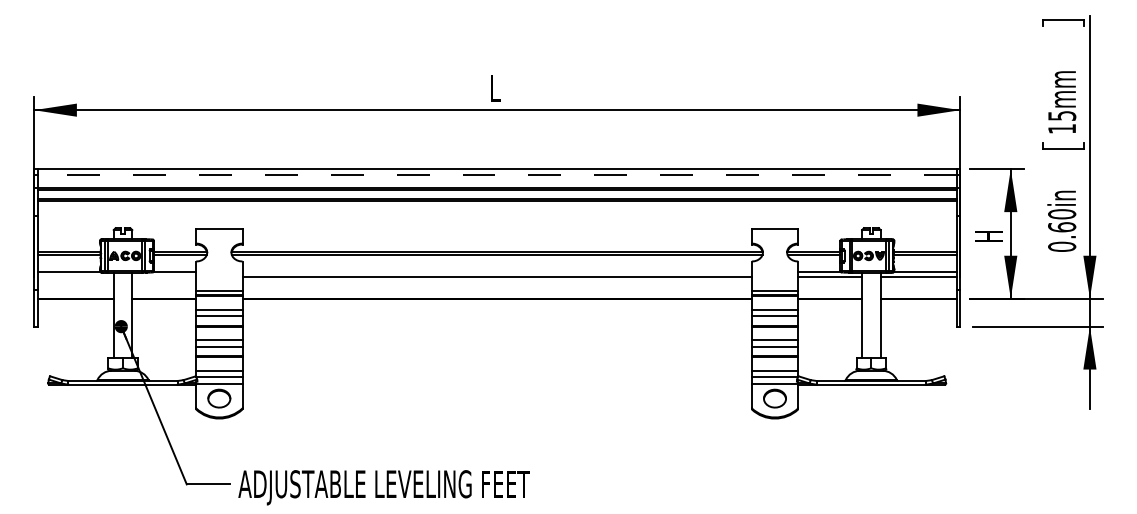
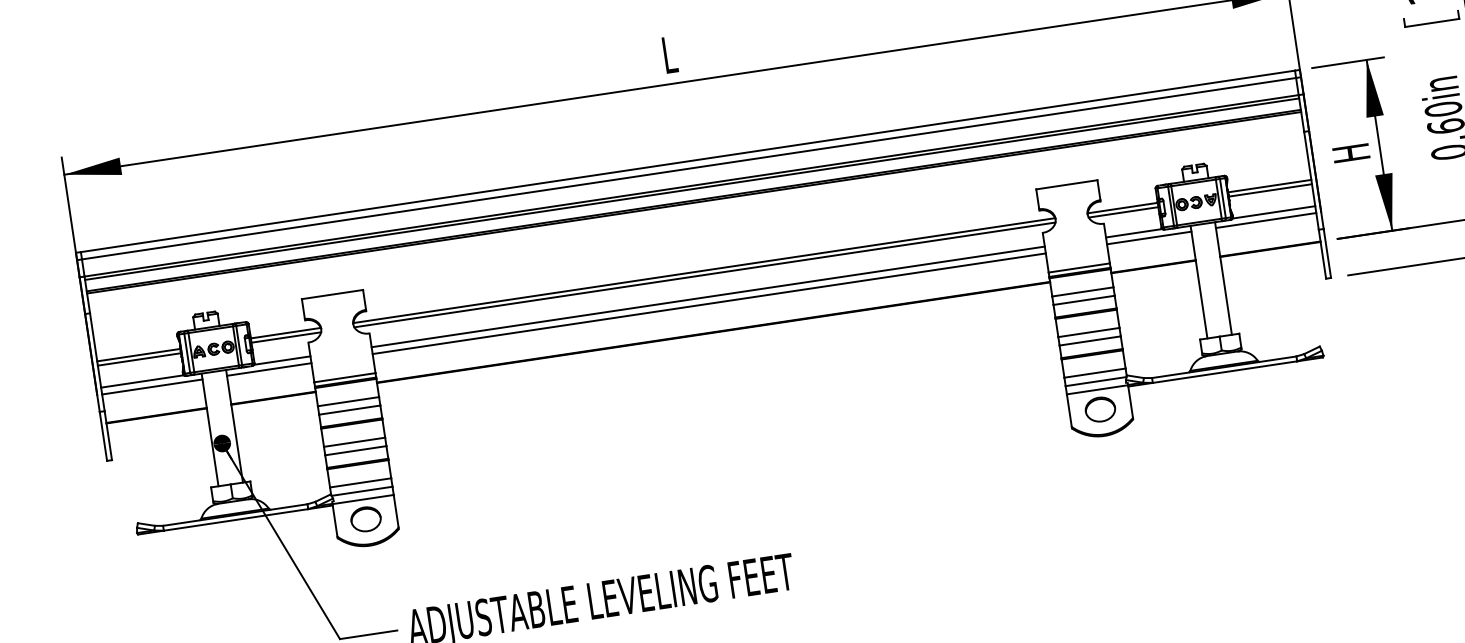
line: (496, 174) -> (688, 168), dashed -> solid
line: (496, 271) -> (707, 296), added
line: (75, 277) -> (152, 387), added
line: (164, 277) -> (269, 370), added

